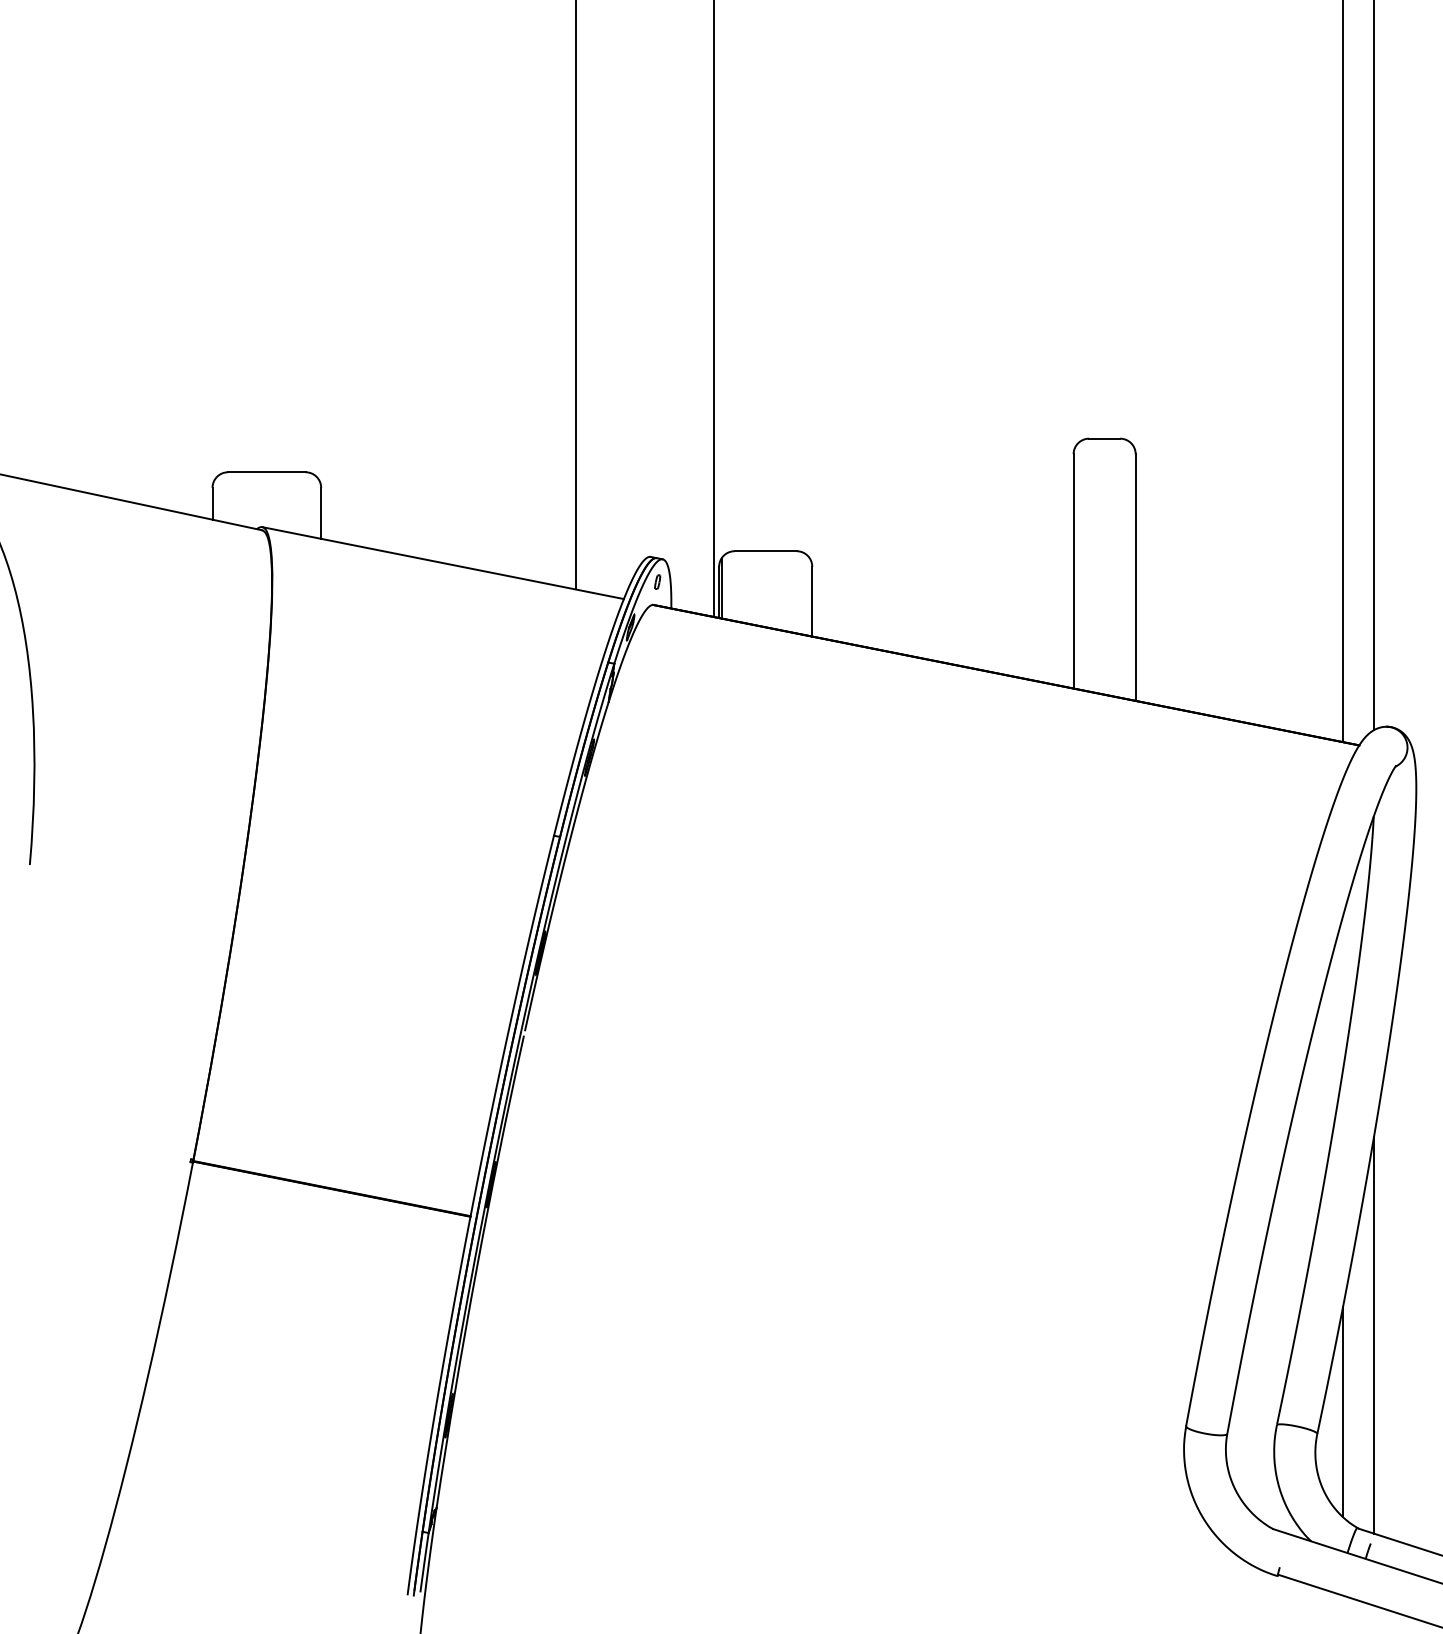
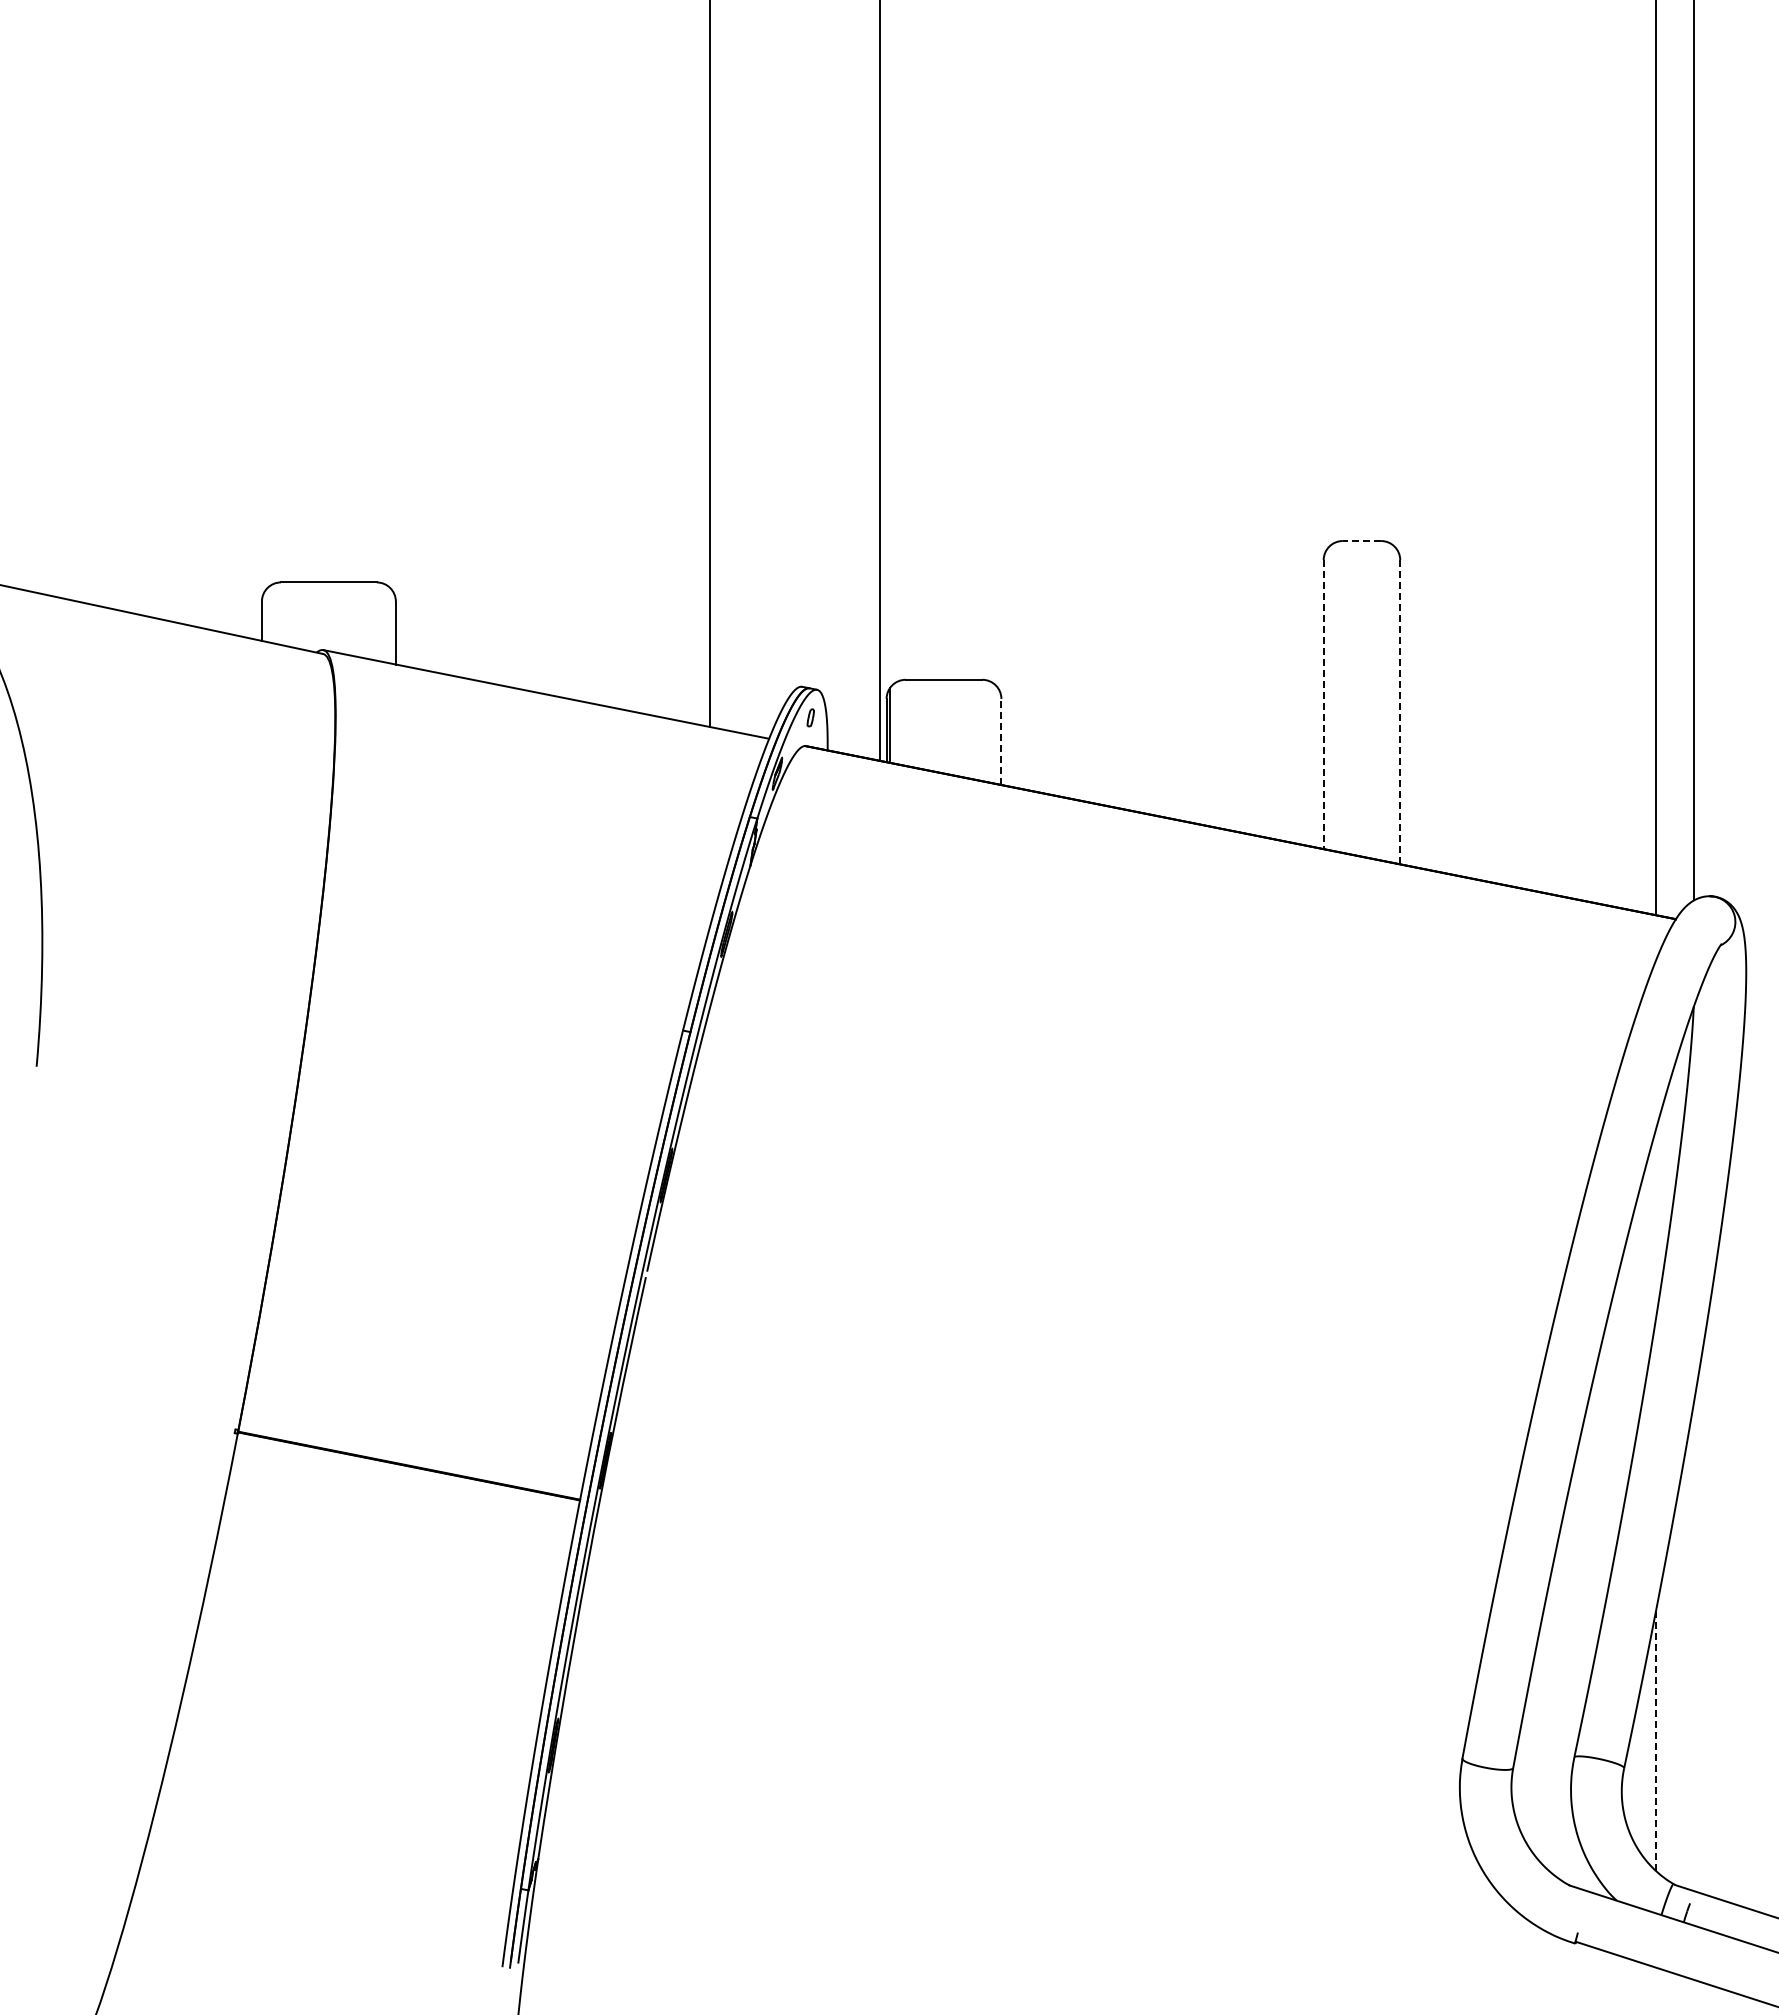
line: (1104, 439) -> (1361, 541), solid -> dashed
line: (1073, 572) -> (1323, 705), solid -> dashed
line: (1135, 576) -> (1400, 711), solid -> dashed
line: (812, 601) -> (1001, 741), solid -> dashed
line: (1374, 1335) -> (1694, 1646), removed
line: (1342, 1411) -> (1655, 1740), solid -> dashed

